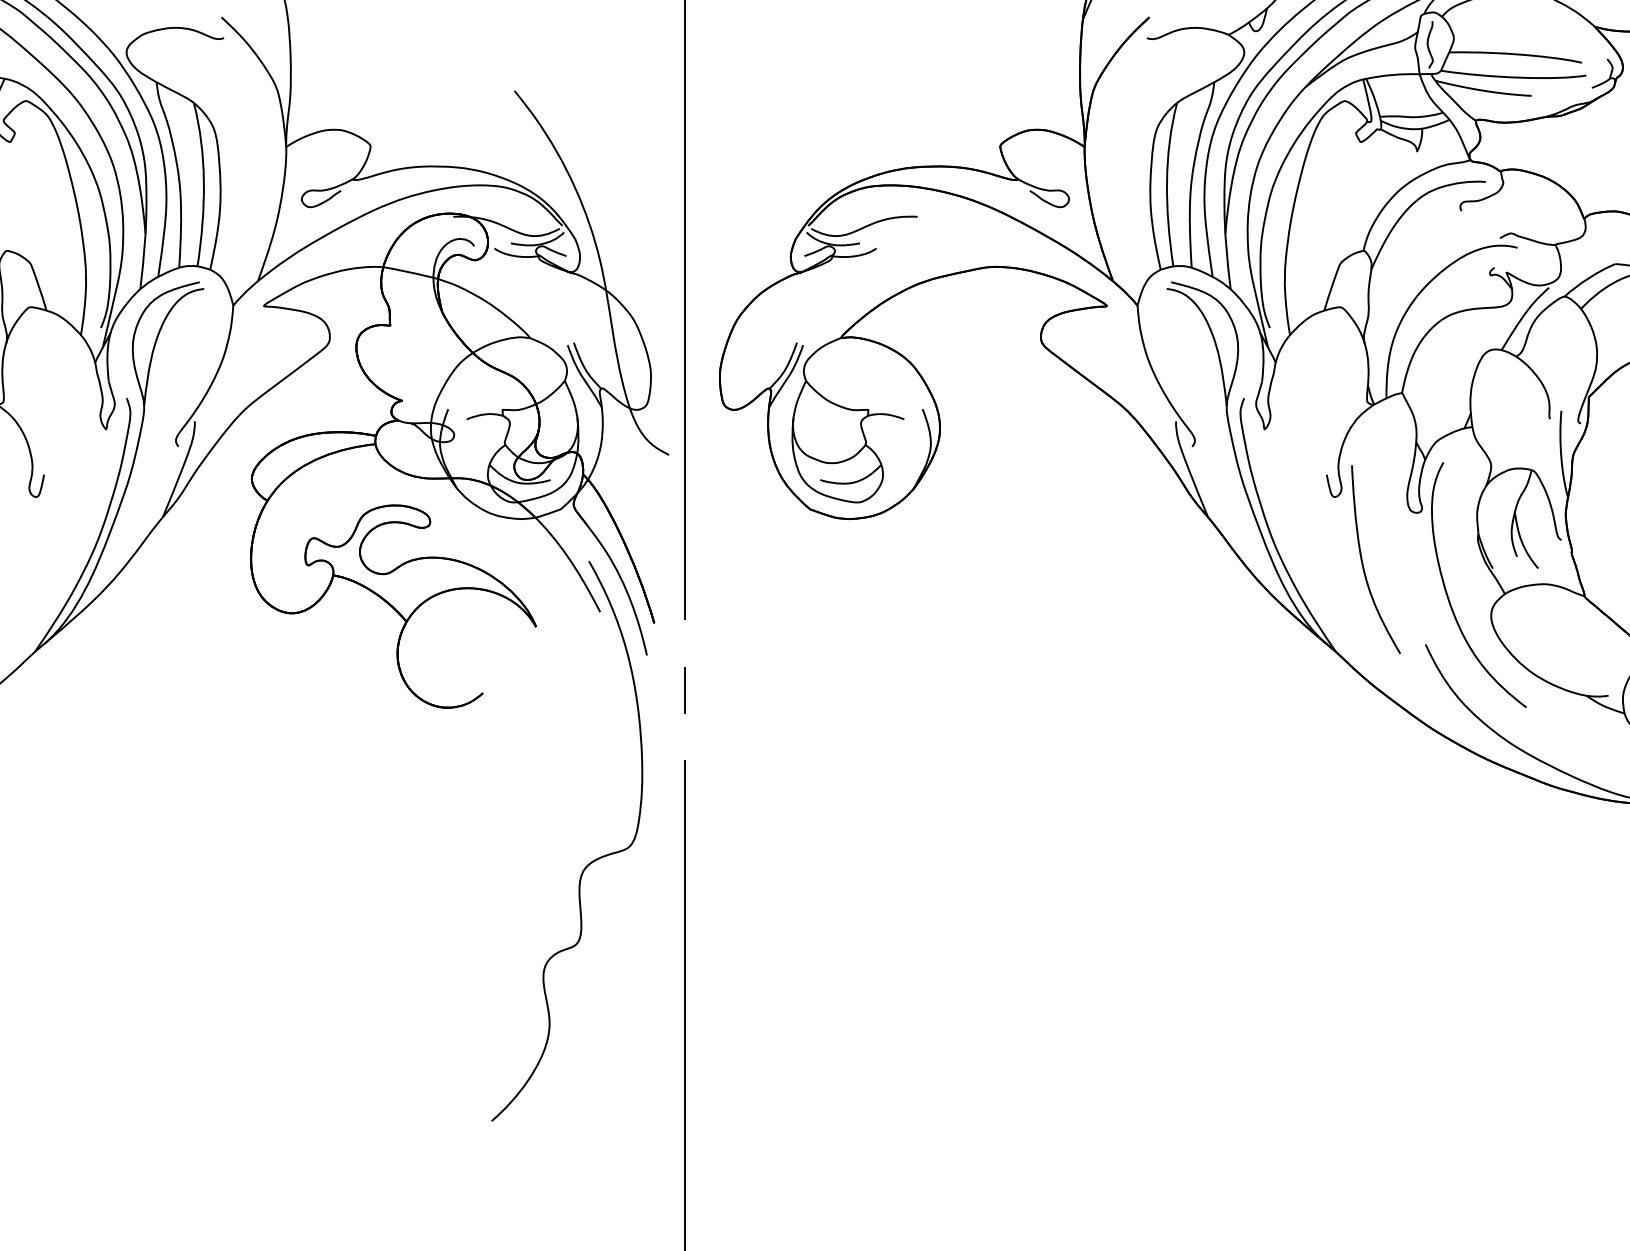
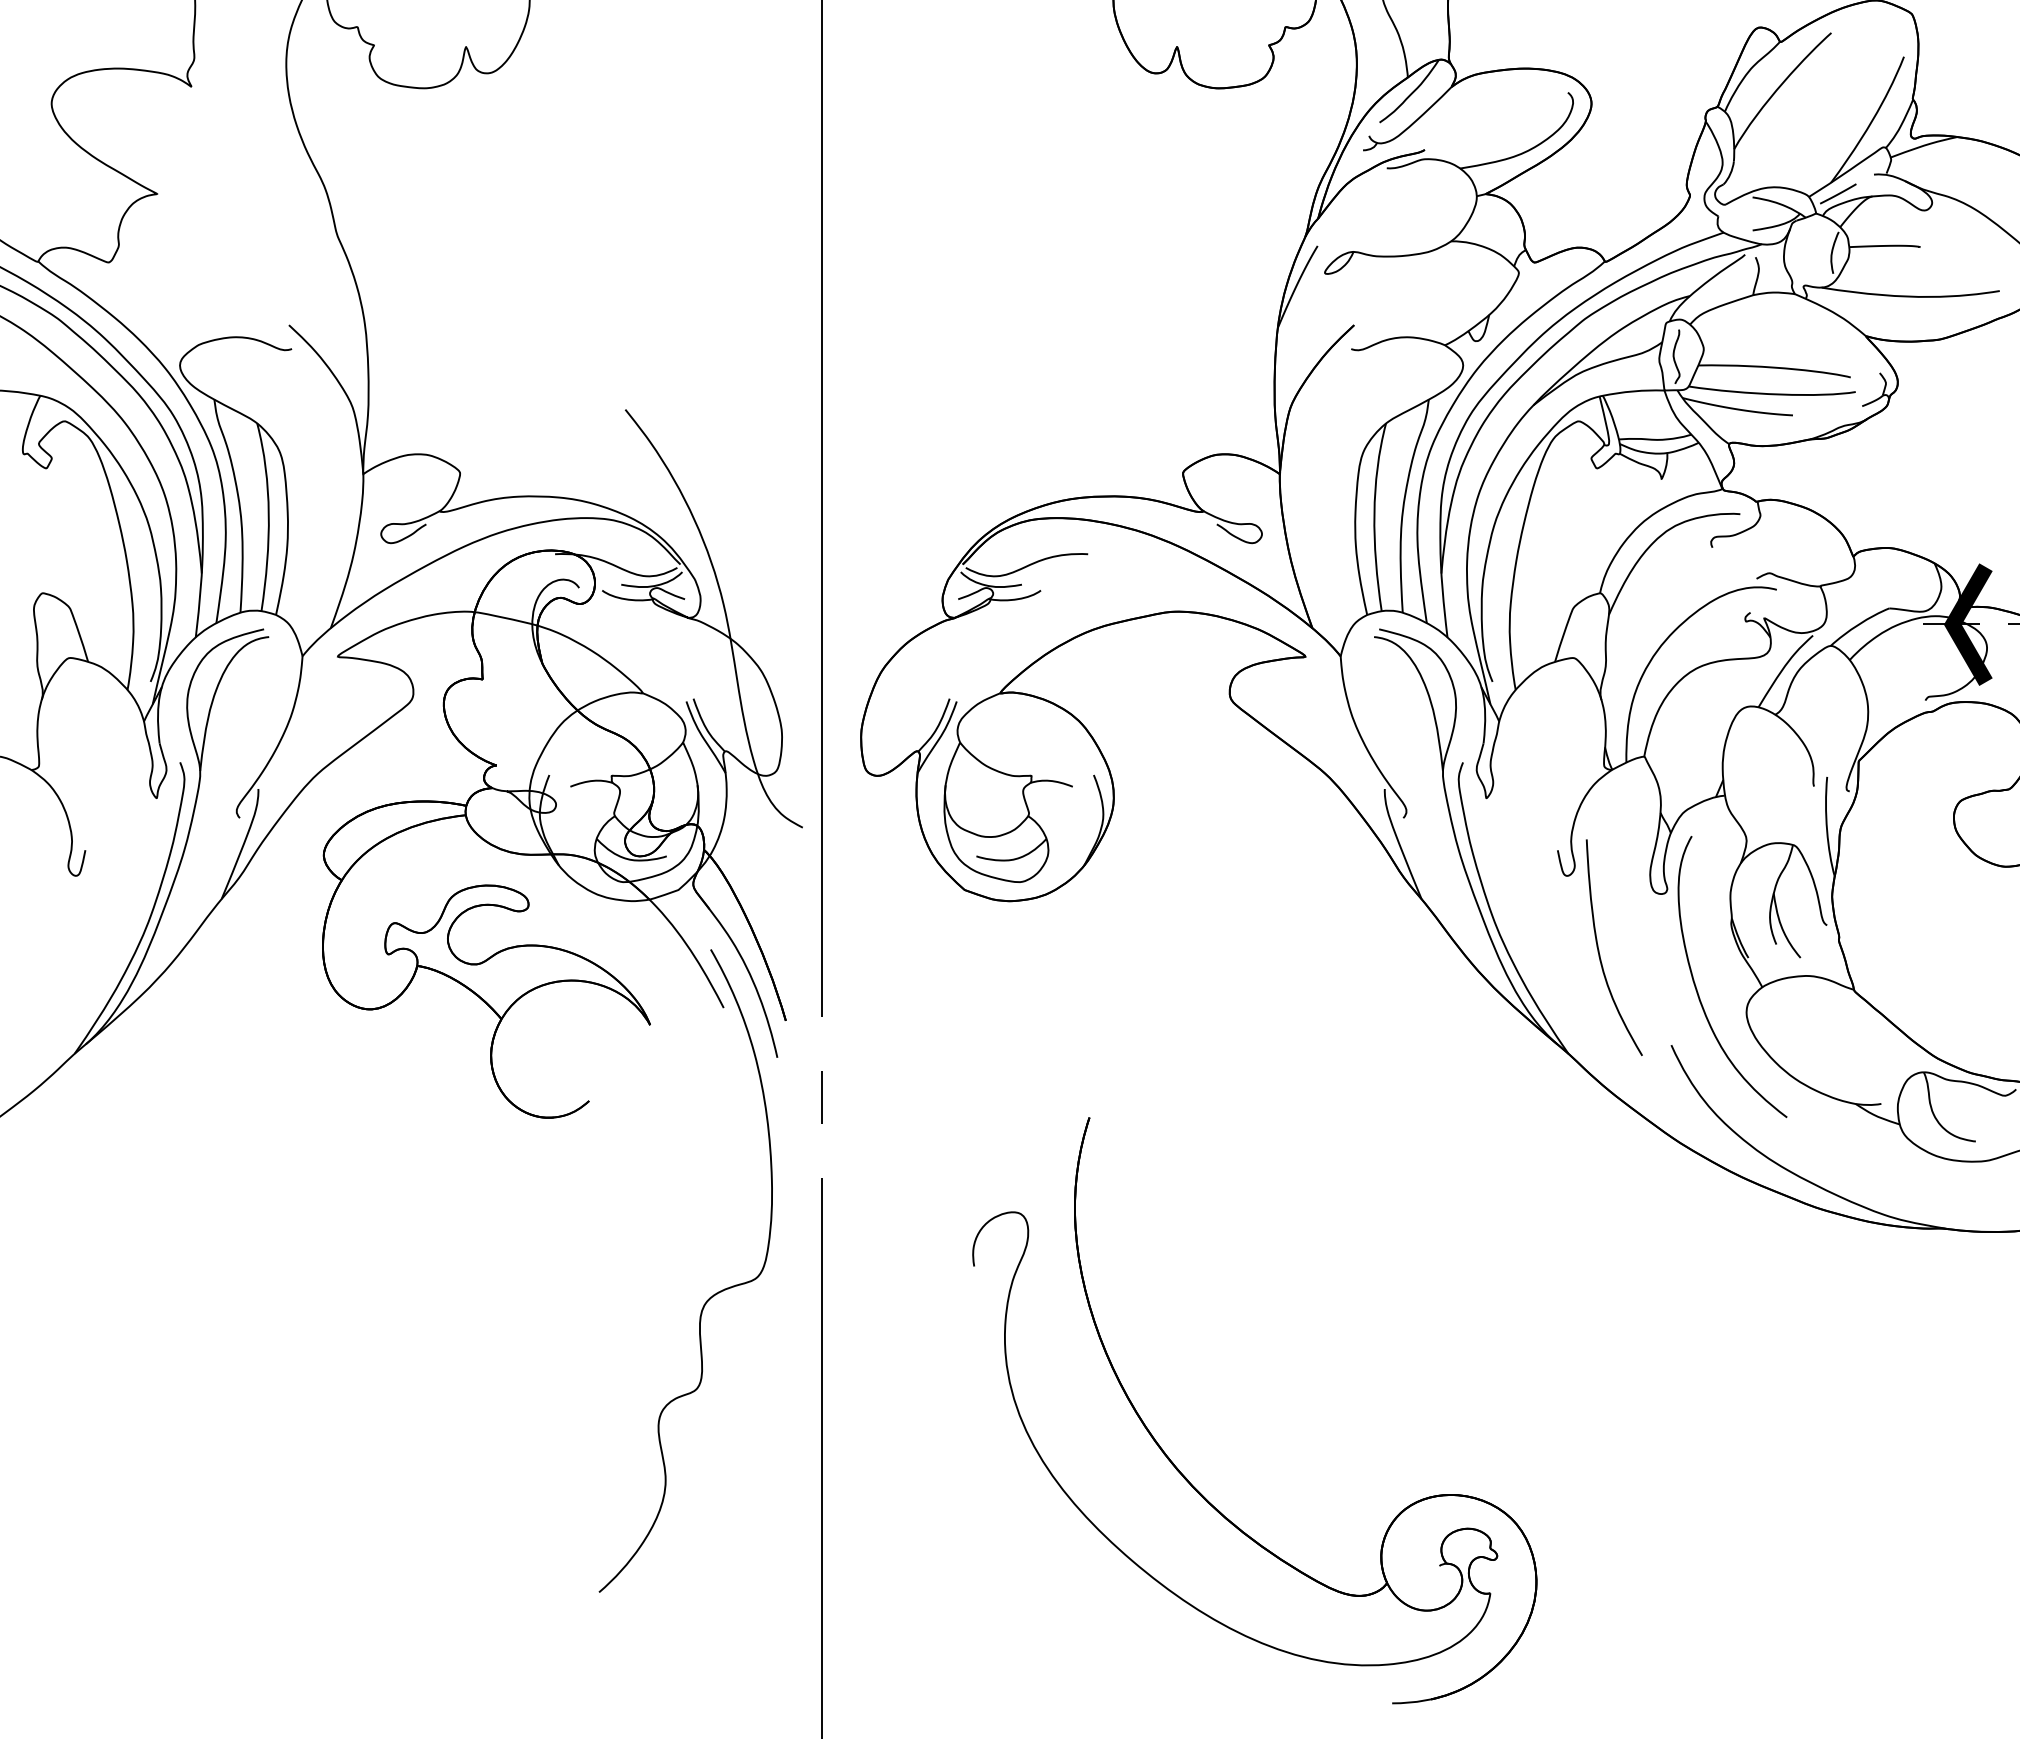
part: (1003, 1021) -> (1186, 1477), added

